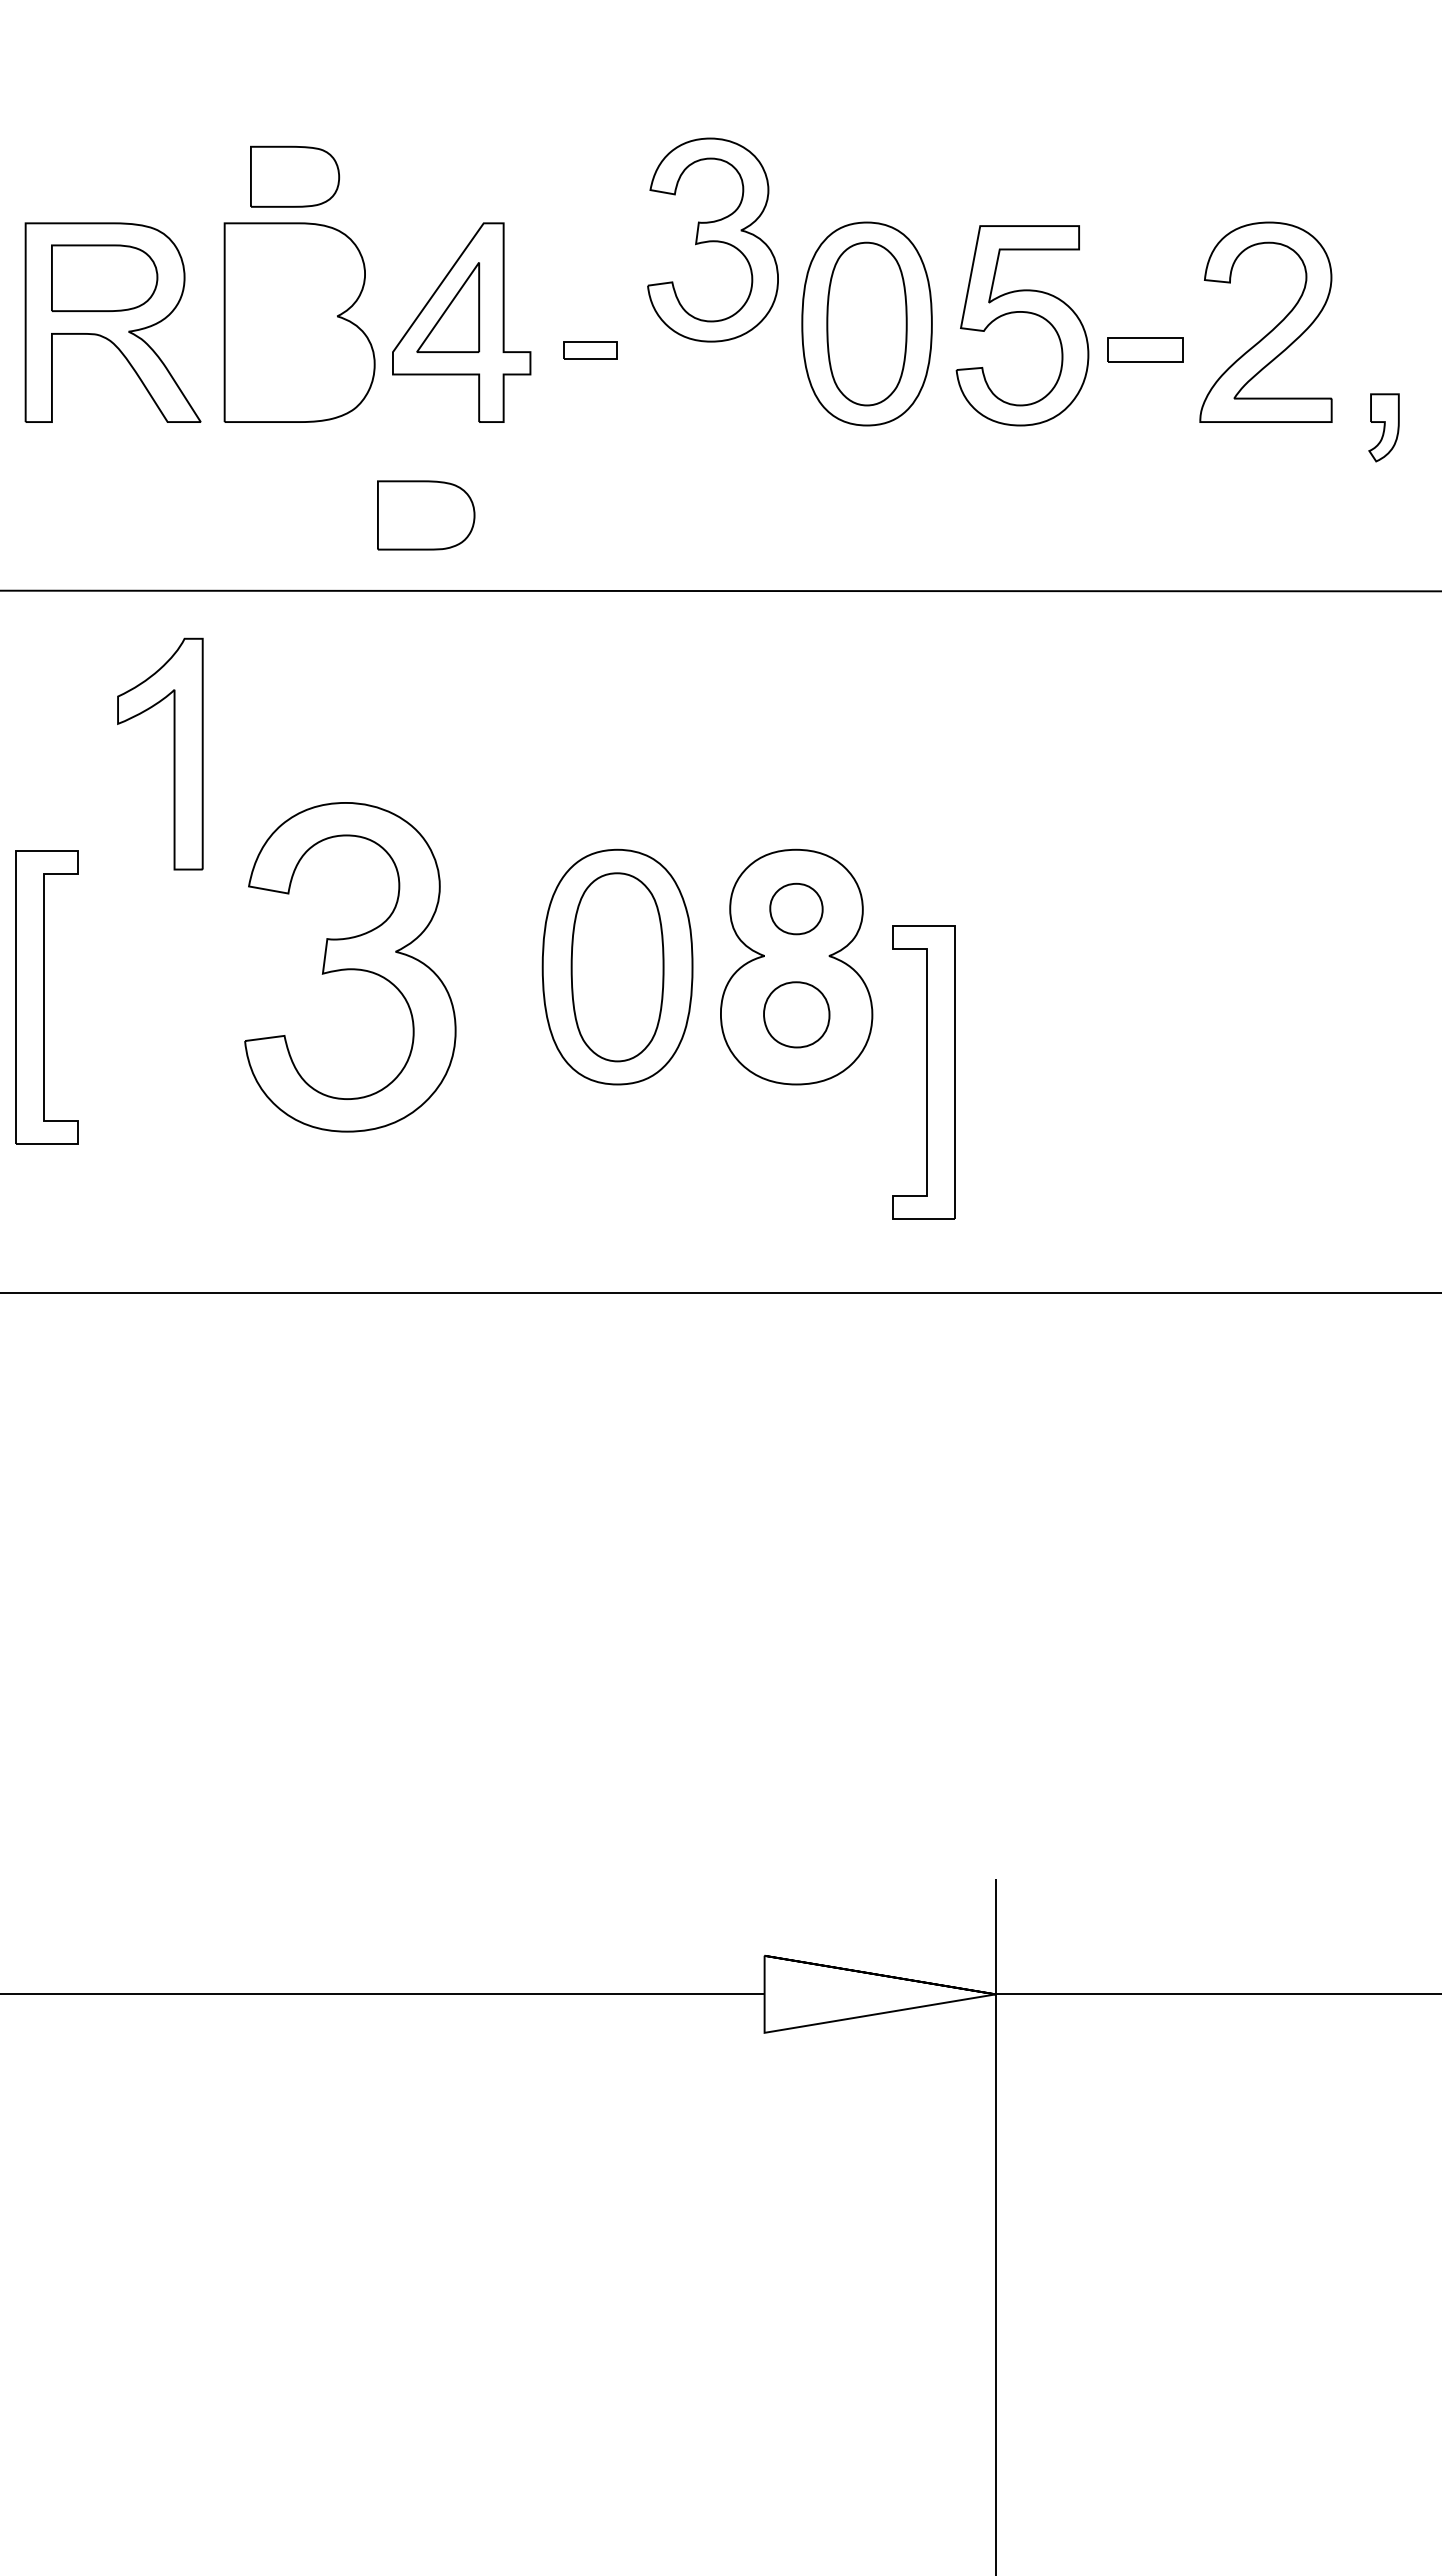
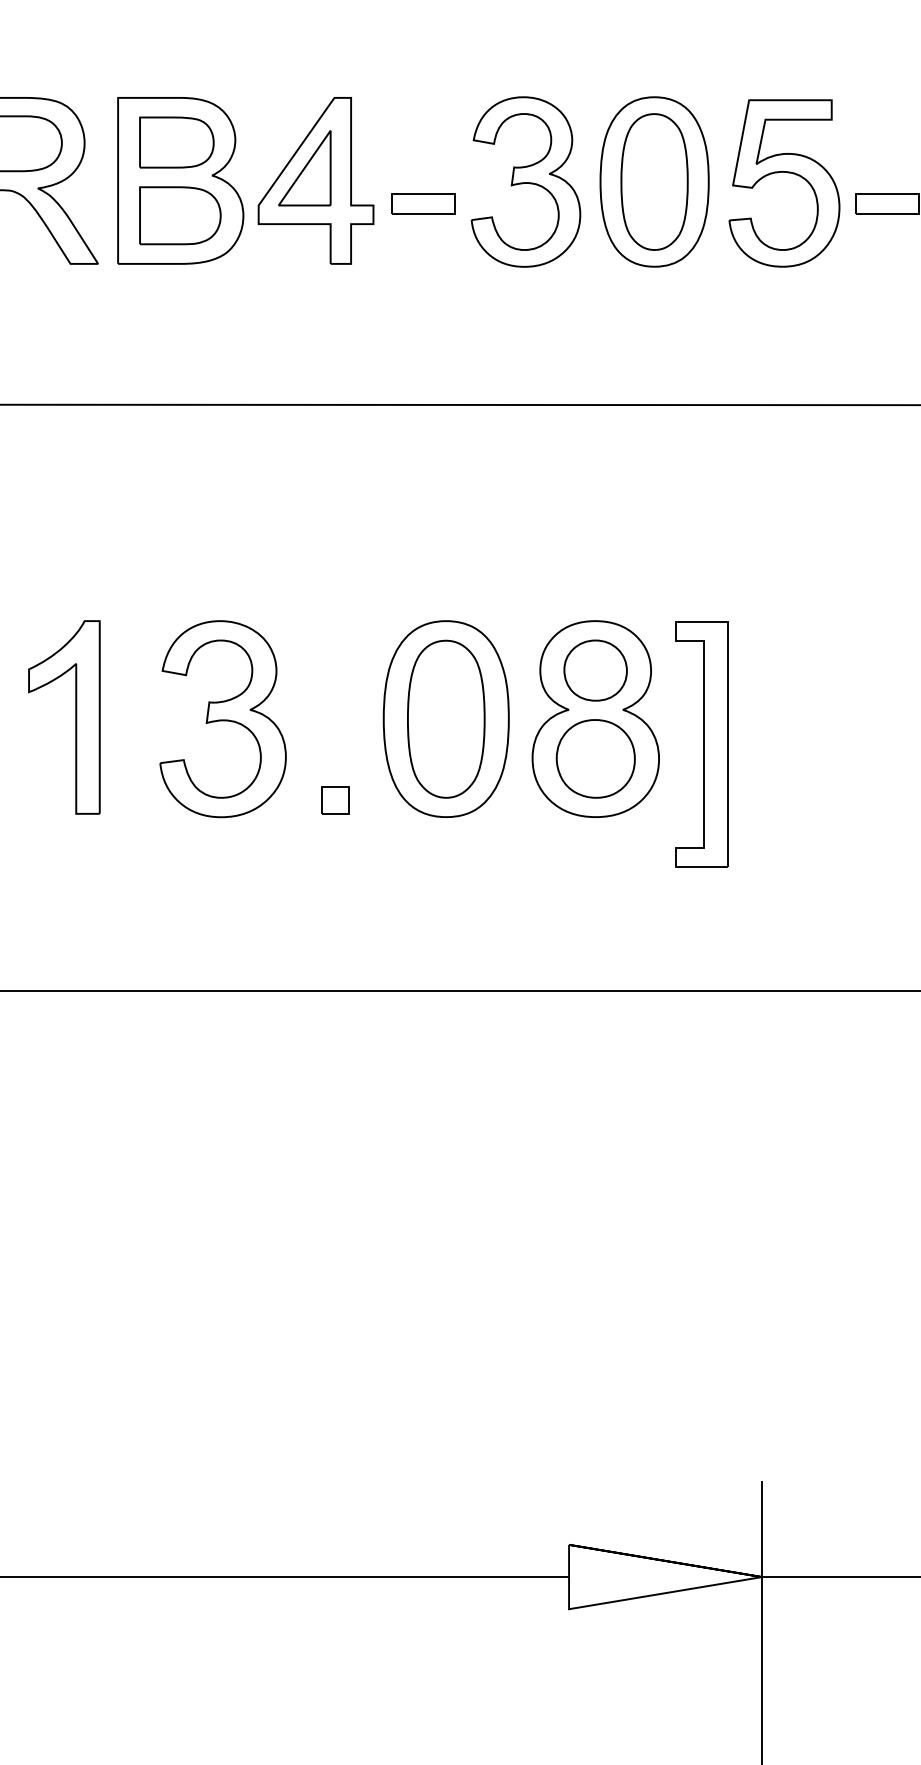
part: (295, 176) -> (177, 142), moved
part: (712, 239) -> (525, 181), moved
part: (590, 349) -> (423, 203), size x1.43
part: (426, 515) -> (180, 215), moved
part: (173, 753) -> (75, 716), moved
part: (796, 908) -> (595, 670), size x1.43
part: (350, 966) -> (223, 718), size x0.71
part: (796, 1014) -> (595, 758), size x1.43
part: (485, 1064) -> (335, 800), added
part: (923, 1072) -> (701, 744), moved

